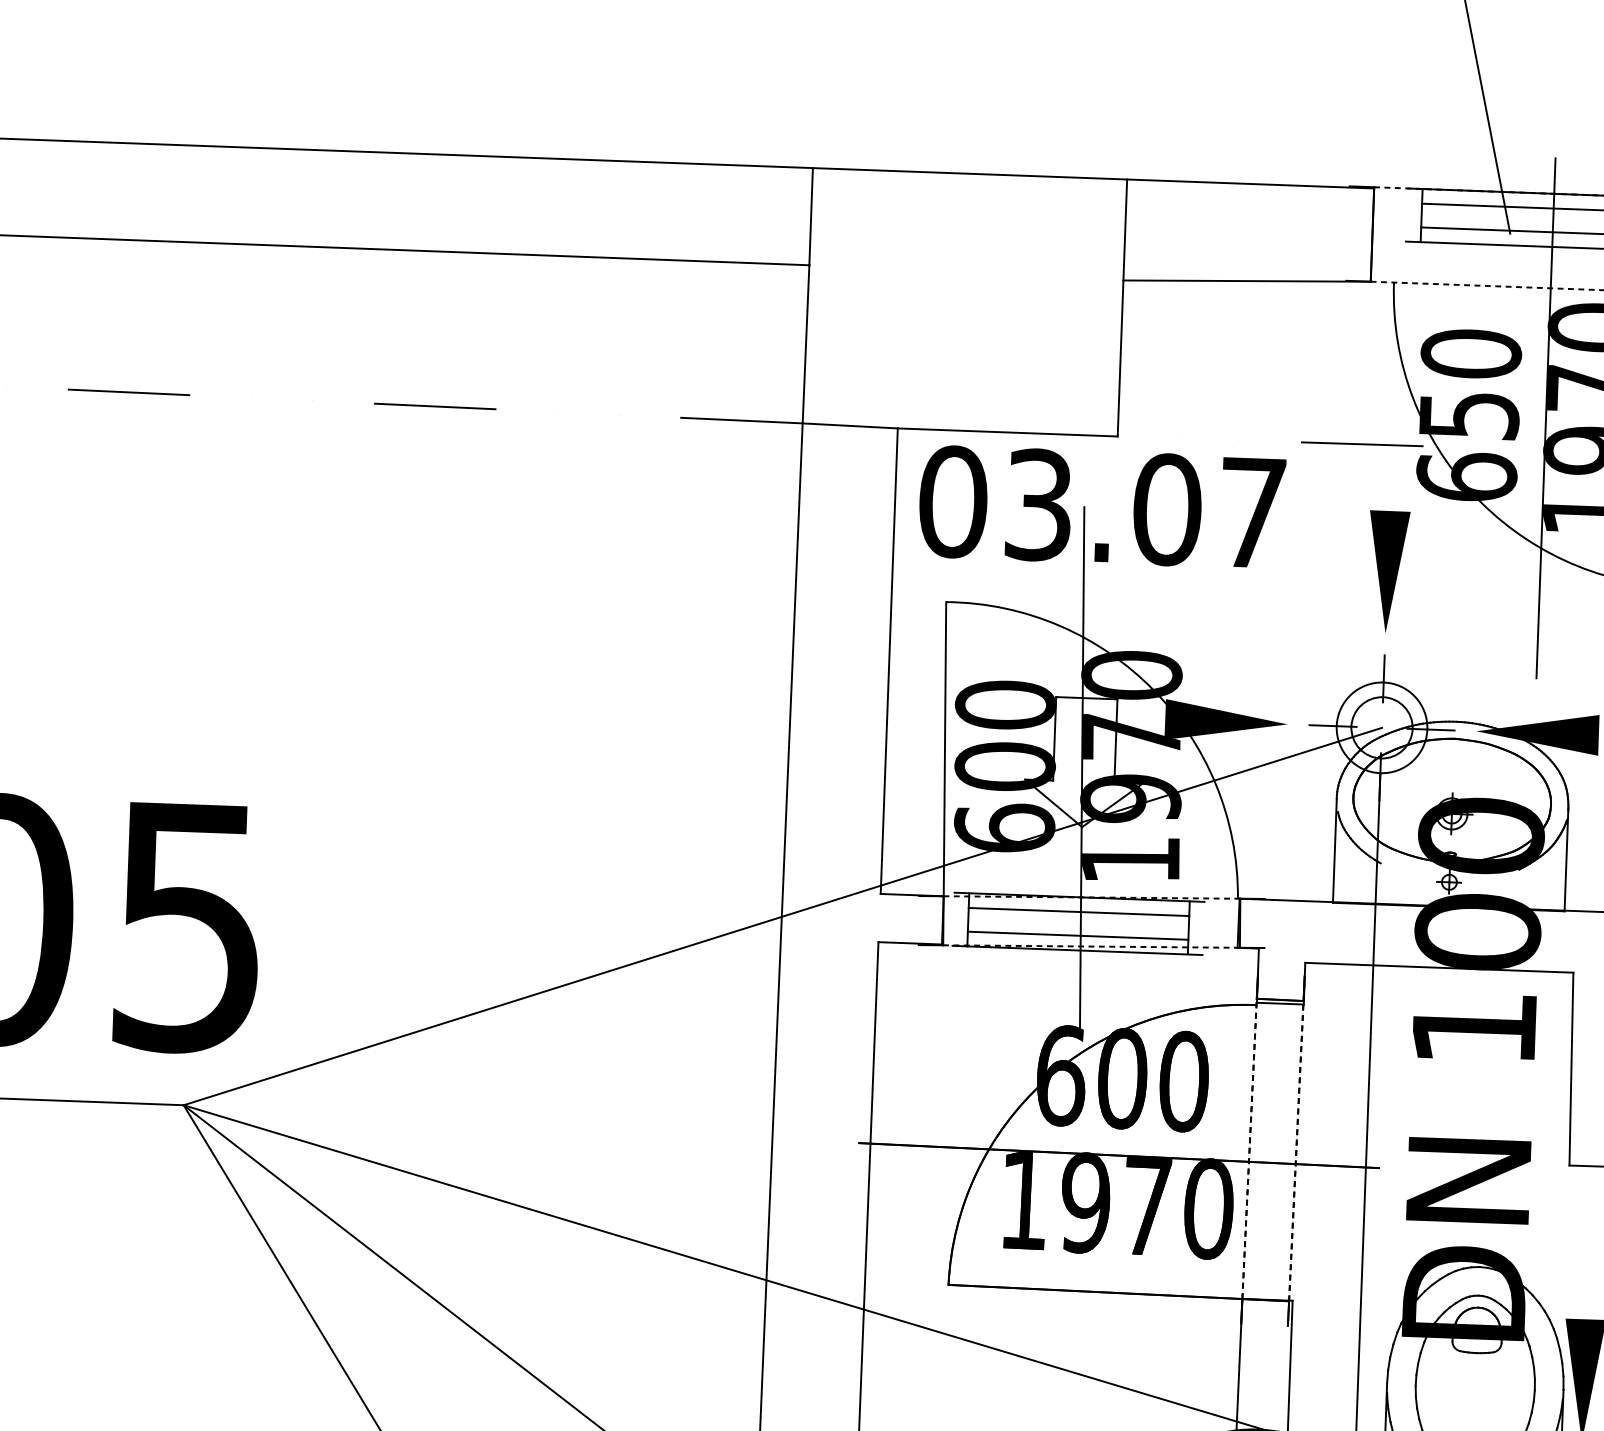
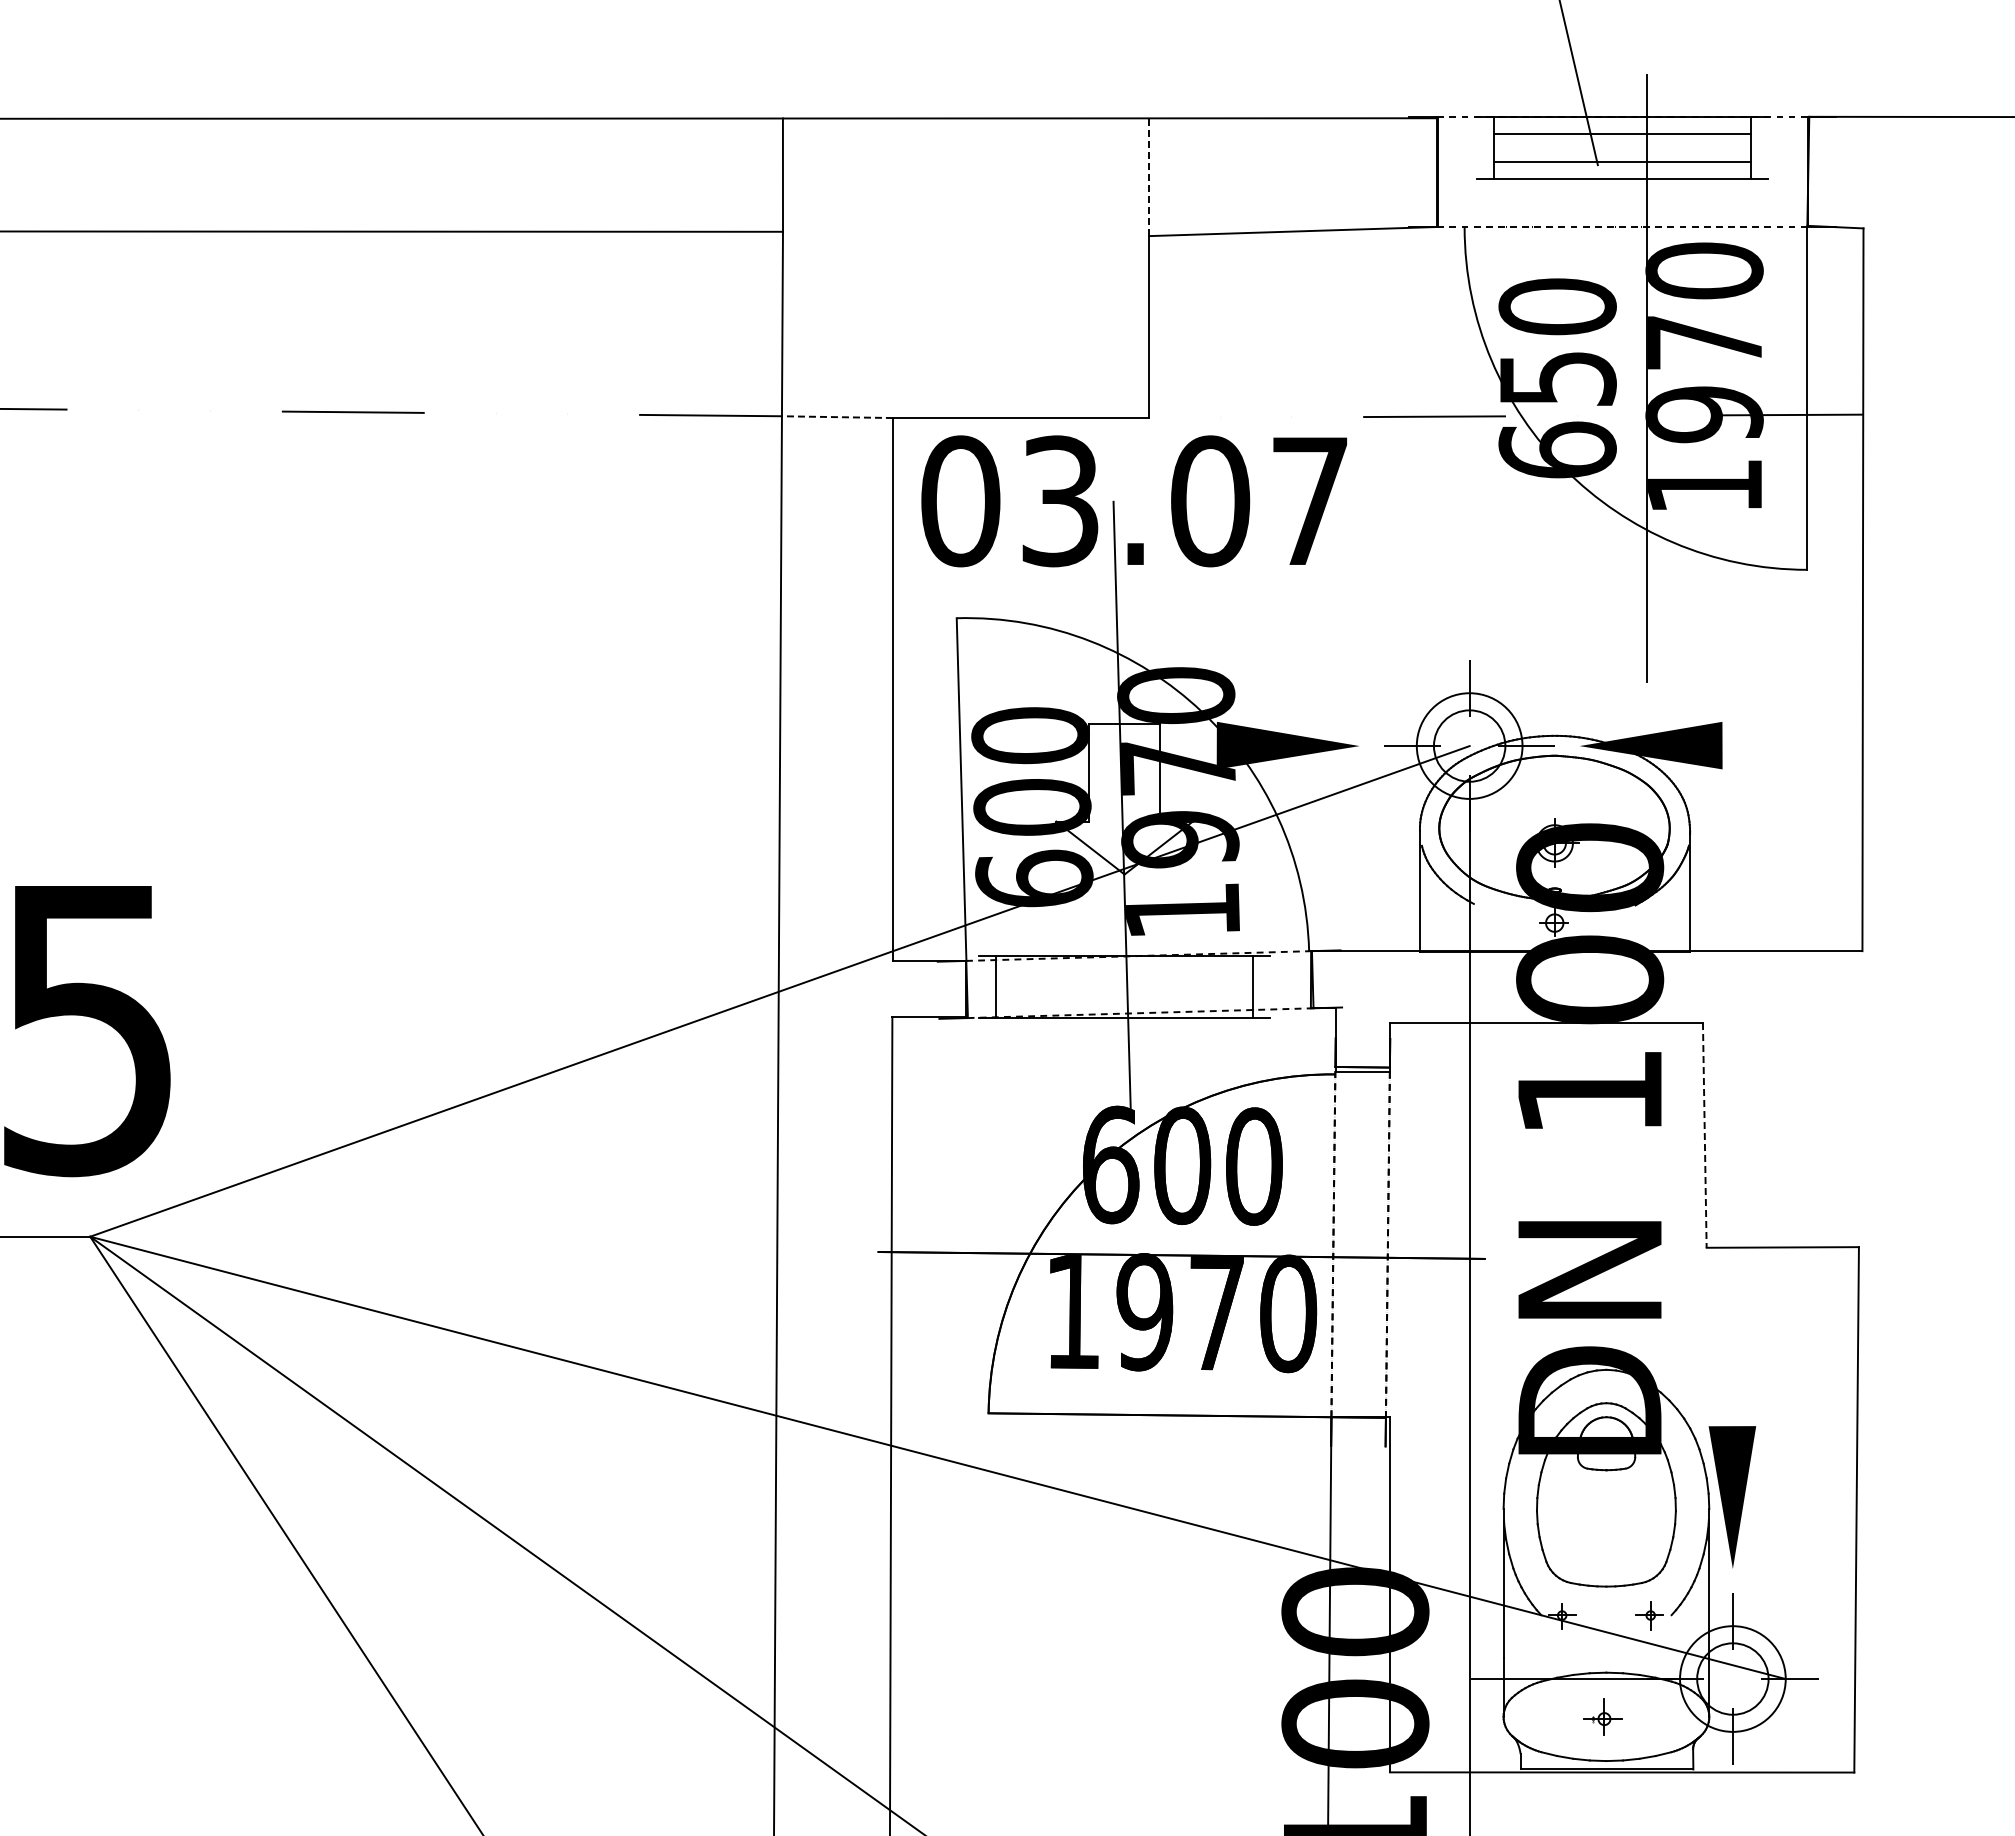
line: (1125, 230) -> (1149, 177), solid -> dashed
line: (849, 426) -> (836, 417), solid -> dashed
part: (1387, 572) -> (1469, 564), removed
line: (1078, 912) -> (1124, 973), removed
line: (1078, 936) -> (1124, 1001), removed
line: (1571, 1069) -> (1704, 1135), solid -> dashed

